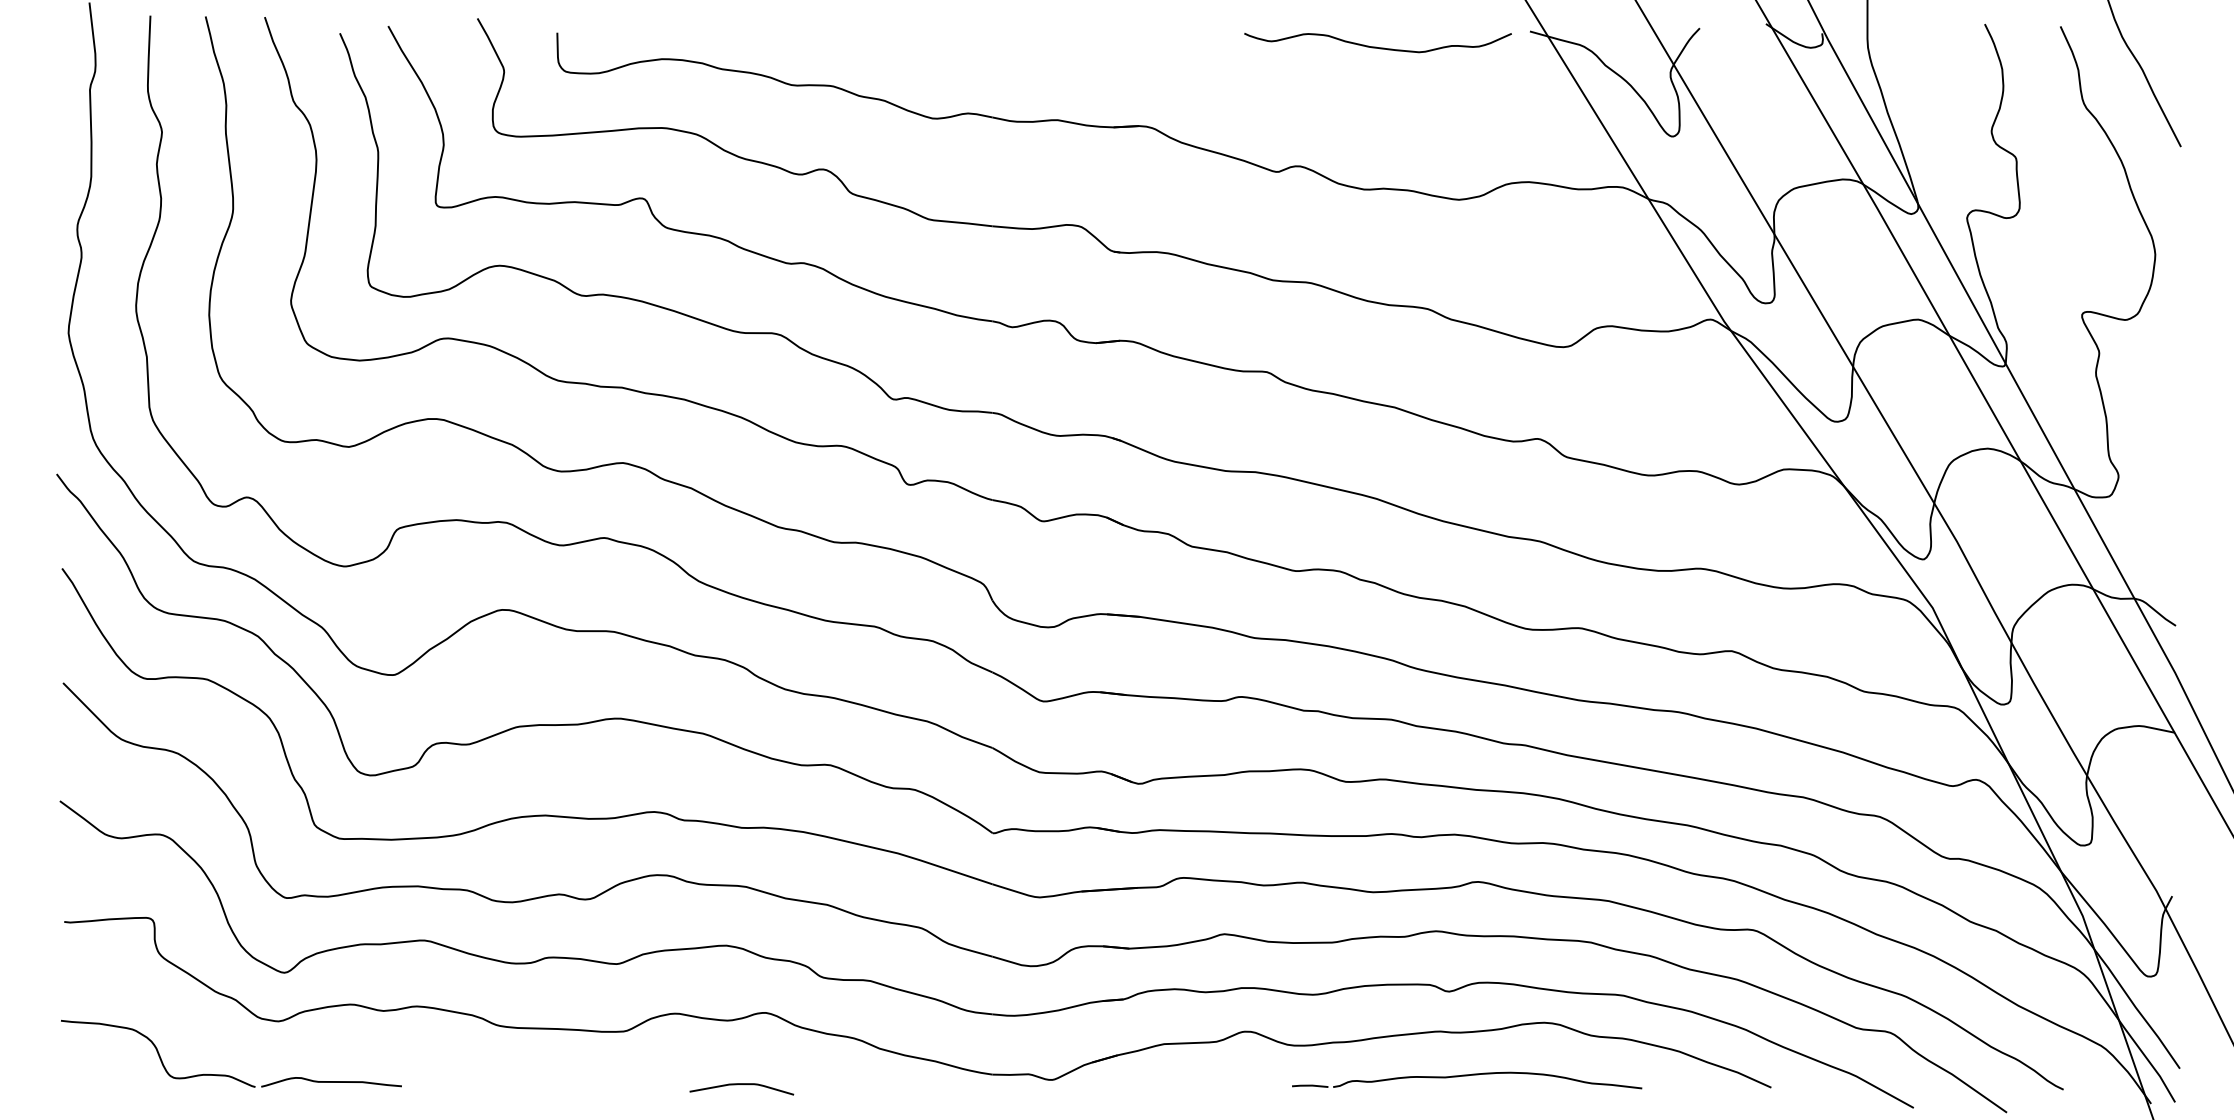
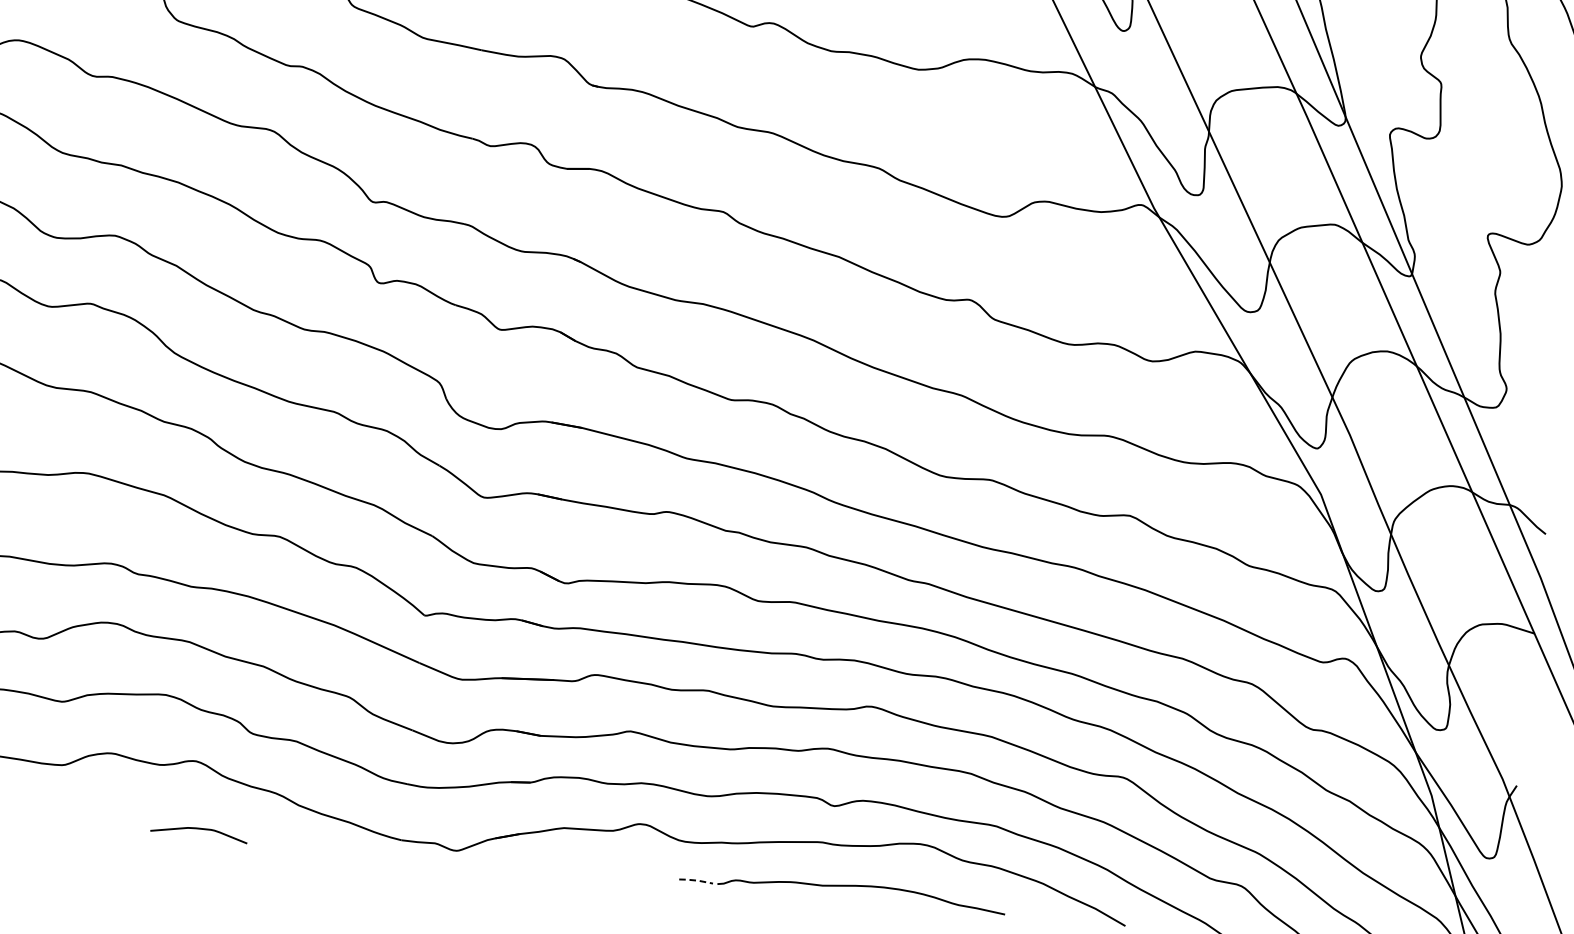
curve: (741, 1084) -> (199, 828), moved
line: (1310, 1085) -> (696, 880), solid -> dashed

